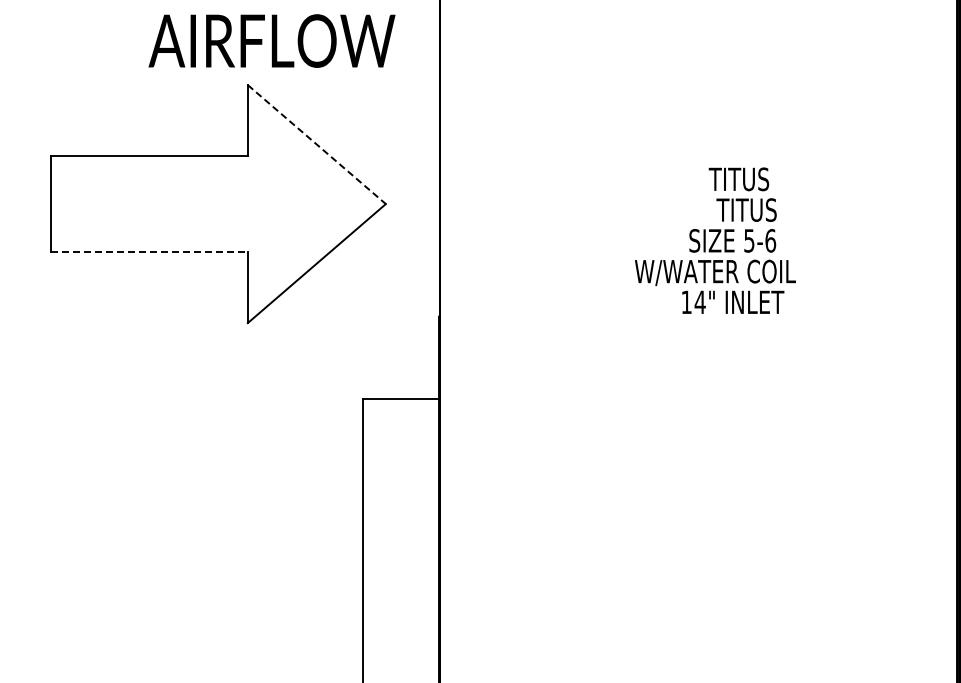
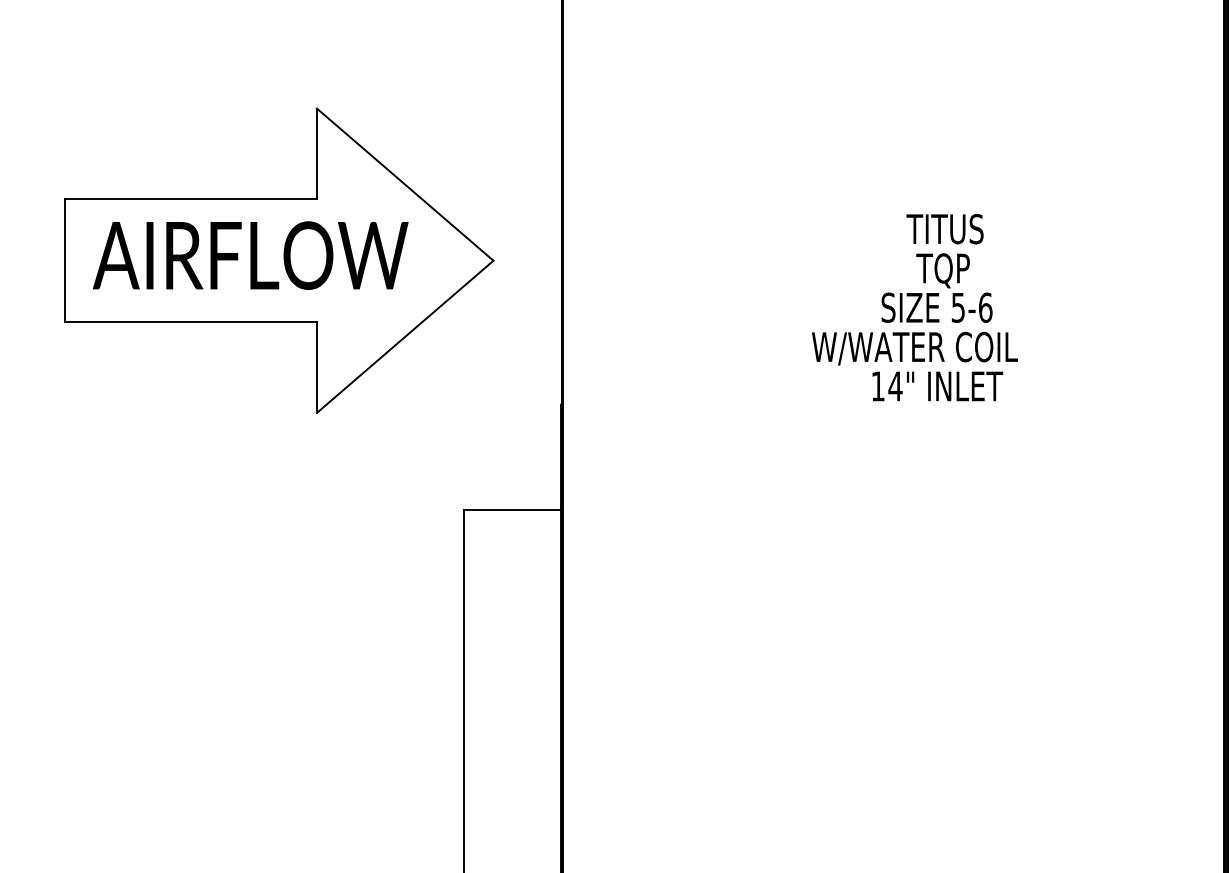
text: (271, 40) -> (250, 254), moved
line: (317, 144) -> (406, 184), dashed -> solid
text: (753, 211) -> (963, 270), TITUS -> TQP
line: (149, 252) -> (191, 322), dashed -> solid

